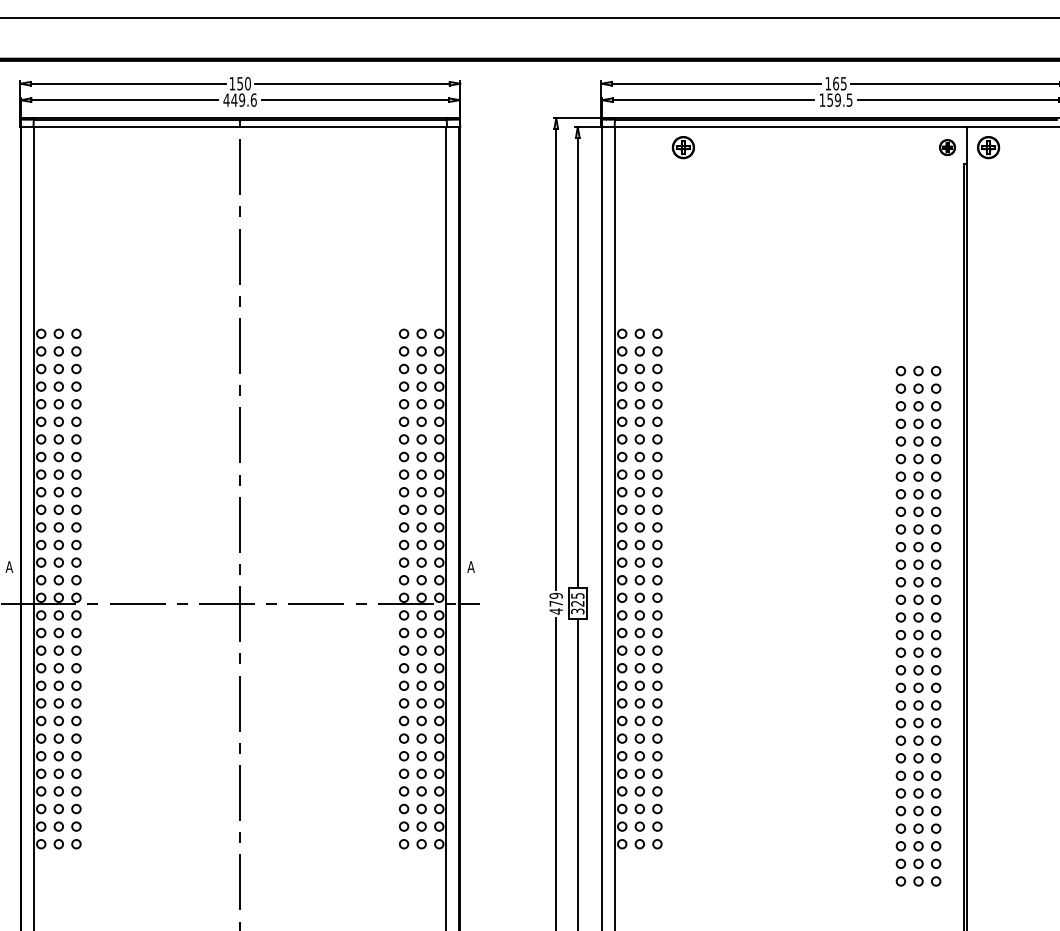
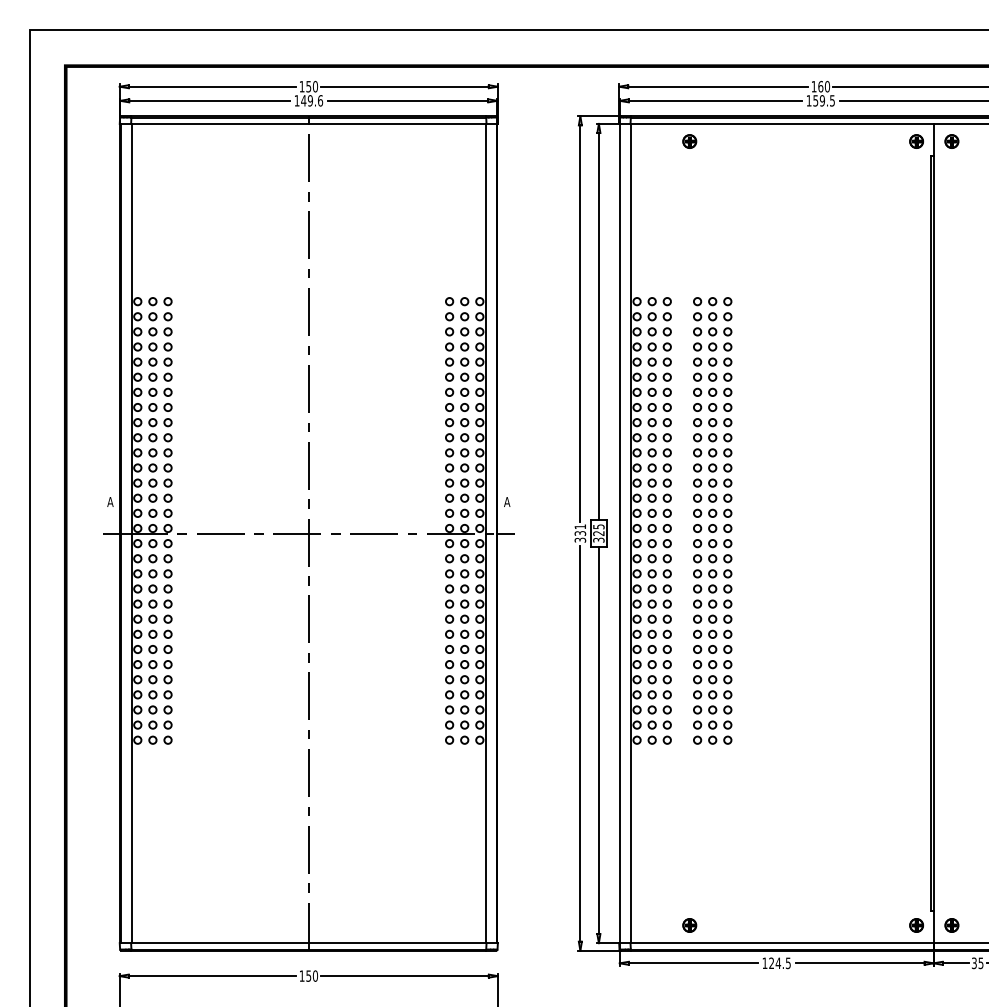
text: (843, 83) -> (827, 86), 165 -> 160
text: (225, 99) -> (296, 100), 449.6 -> 149.6
part: (683, 147) -> (689, 141), size x0.71
part: (988, 147) -> (951, 141), size x0.71
text: (556, 603) -> (580, 533), 479 -> 331
part: (918, 625) -> (712, 520), moved

